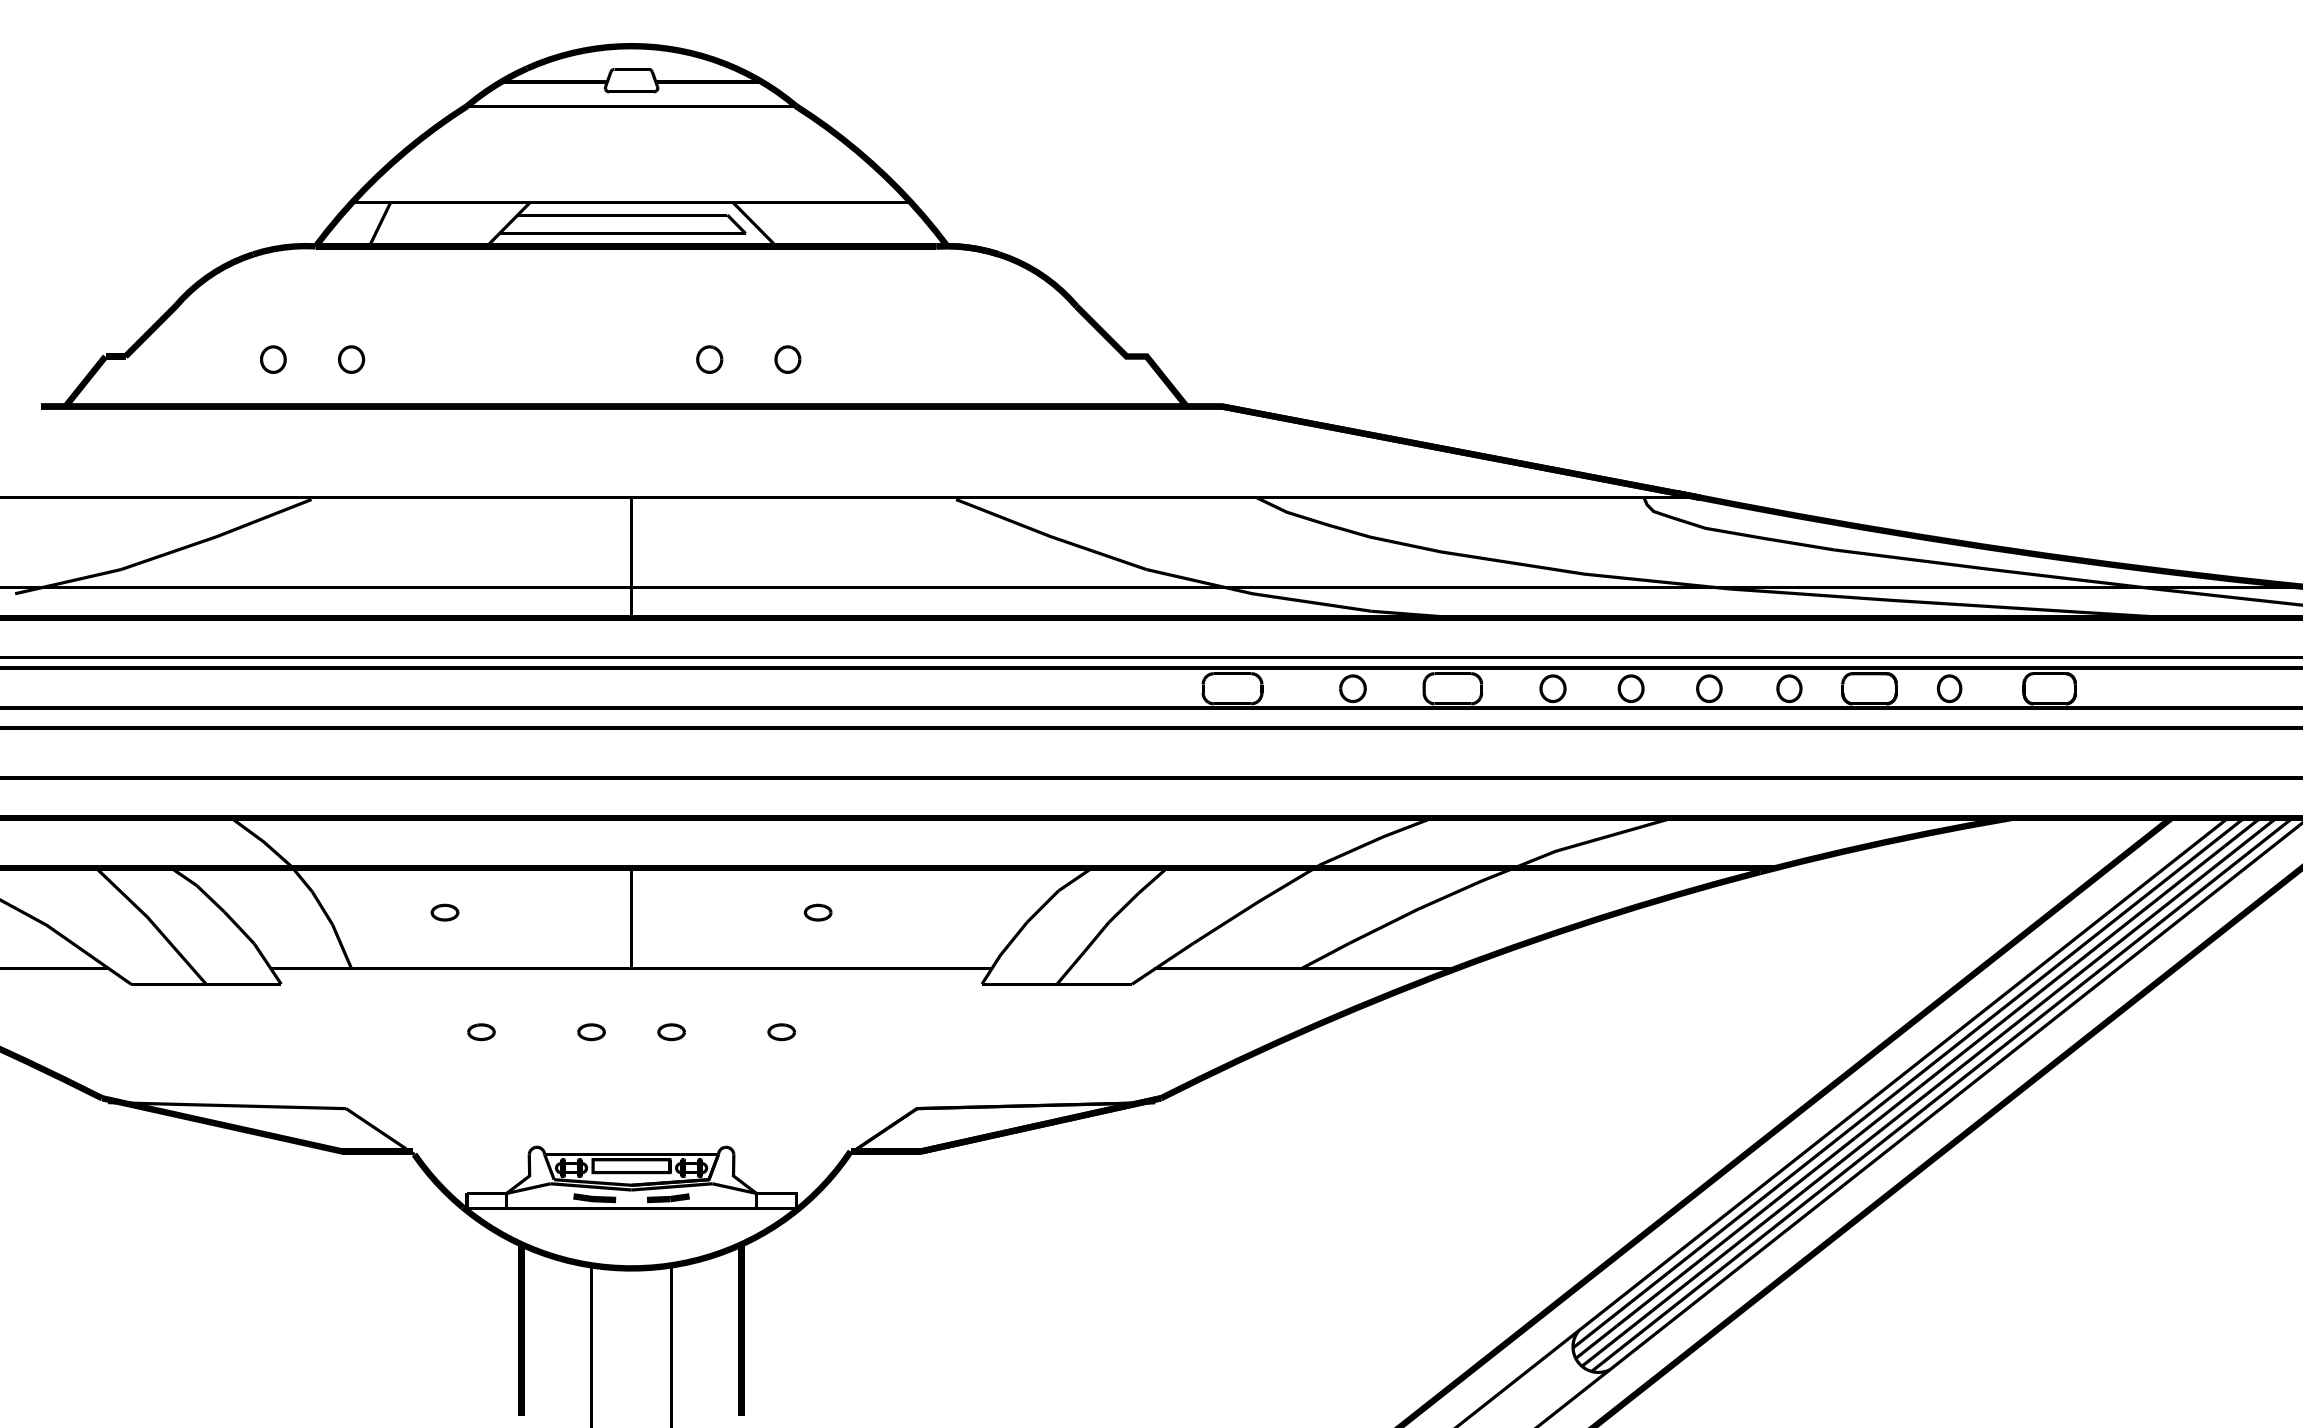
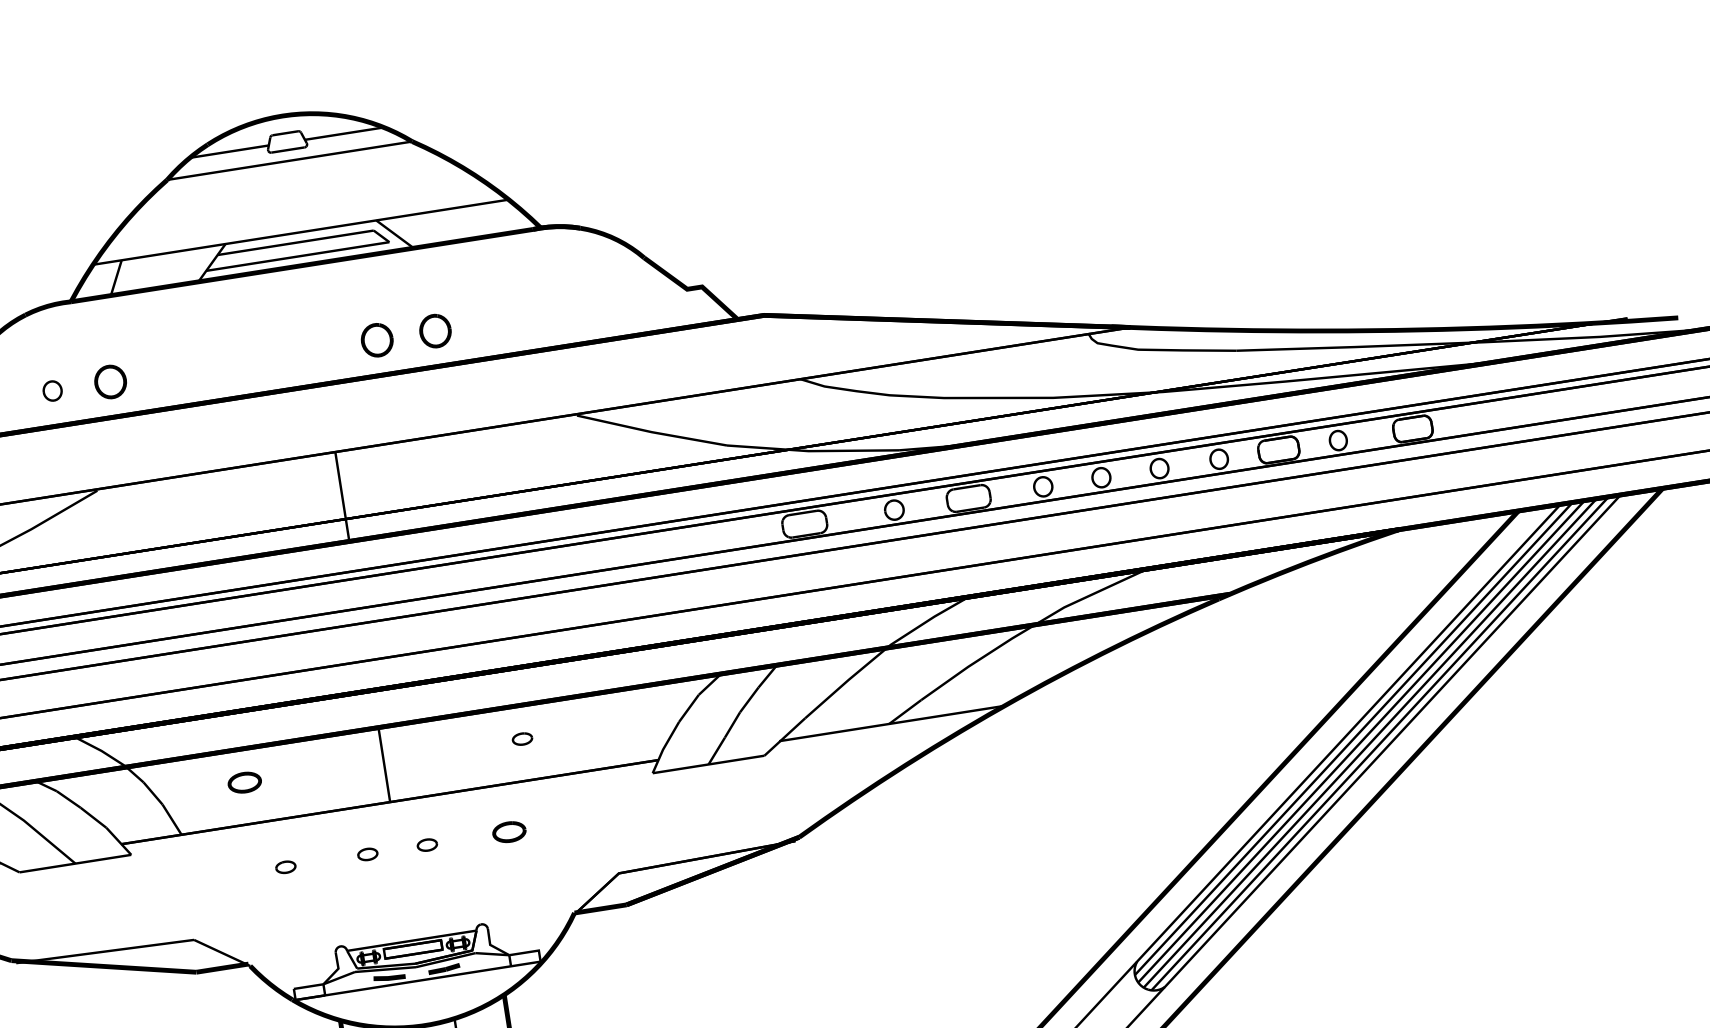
part: (351, 359) -> (110, 381), size x1.6
part: (709, 359) -> (377, 340), size x1.6
part: (787, 359) -> (435, 331), size x1.6
part: (444, 912) -> (244, 782), size x1.6
part: (781, 1032) -> (509, 832), size x1.6

